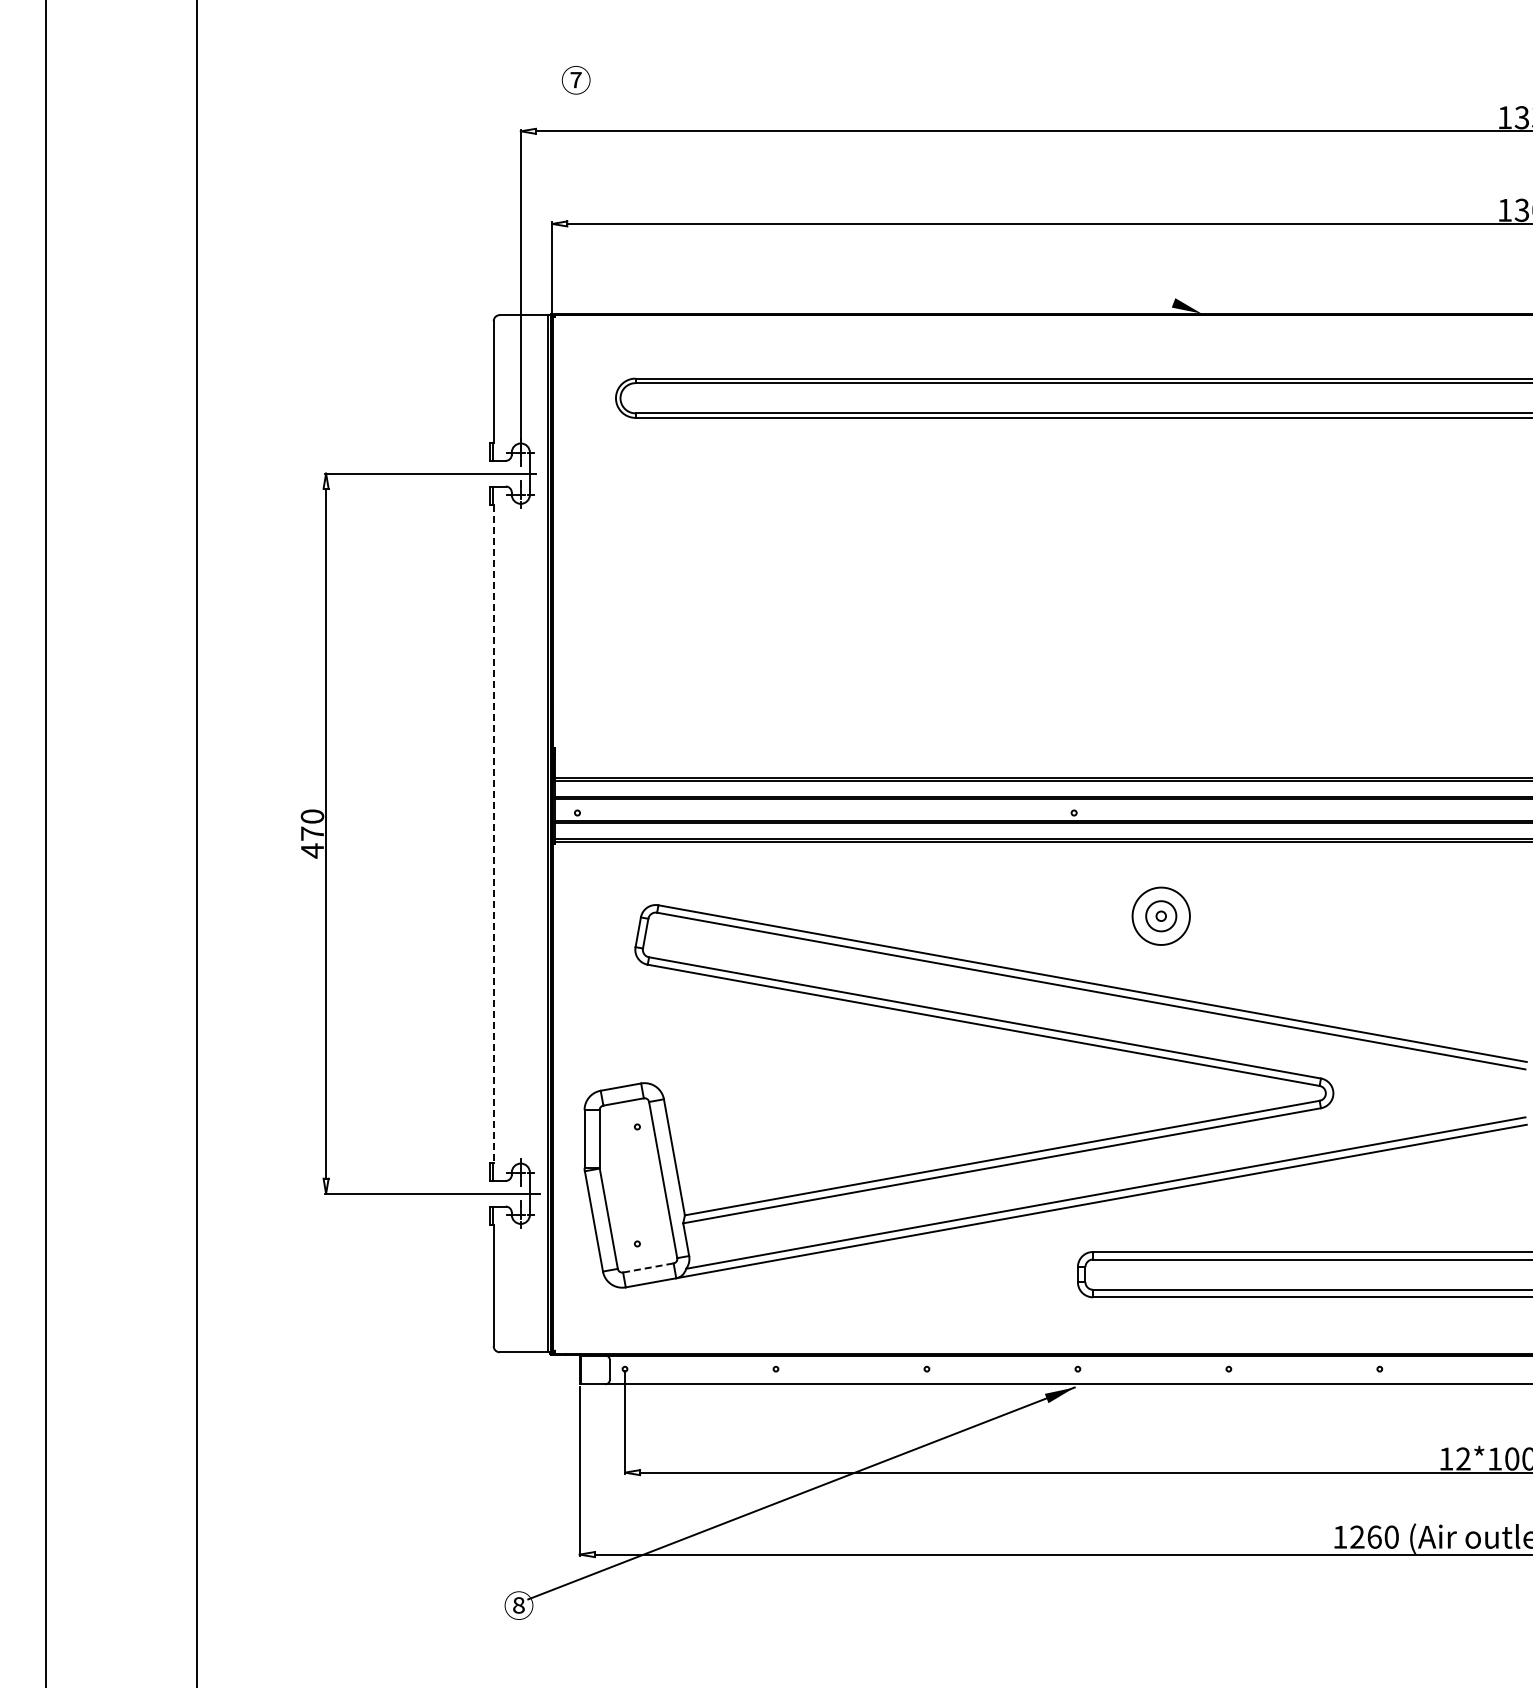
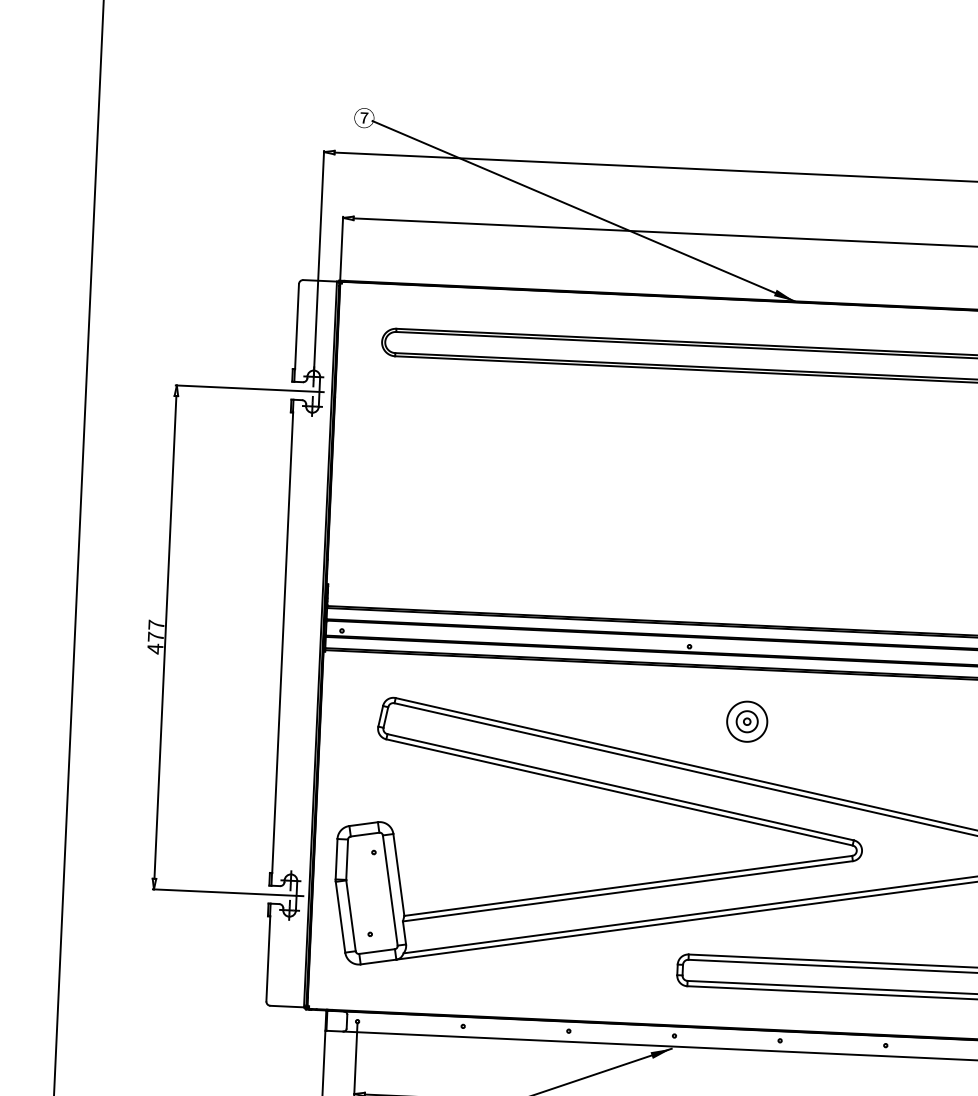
line: (894, 198) -> (583, 210), added
text: (312, 816) -> (156, 624), 470 -> 477
line: (493, 834) -> (282, 643), dashed -> solid
line: (648, 1267) -> (377, 951), dashed -> solid

